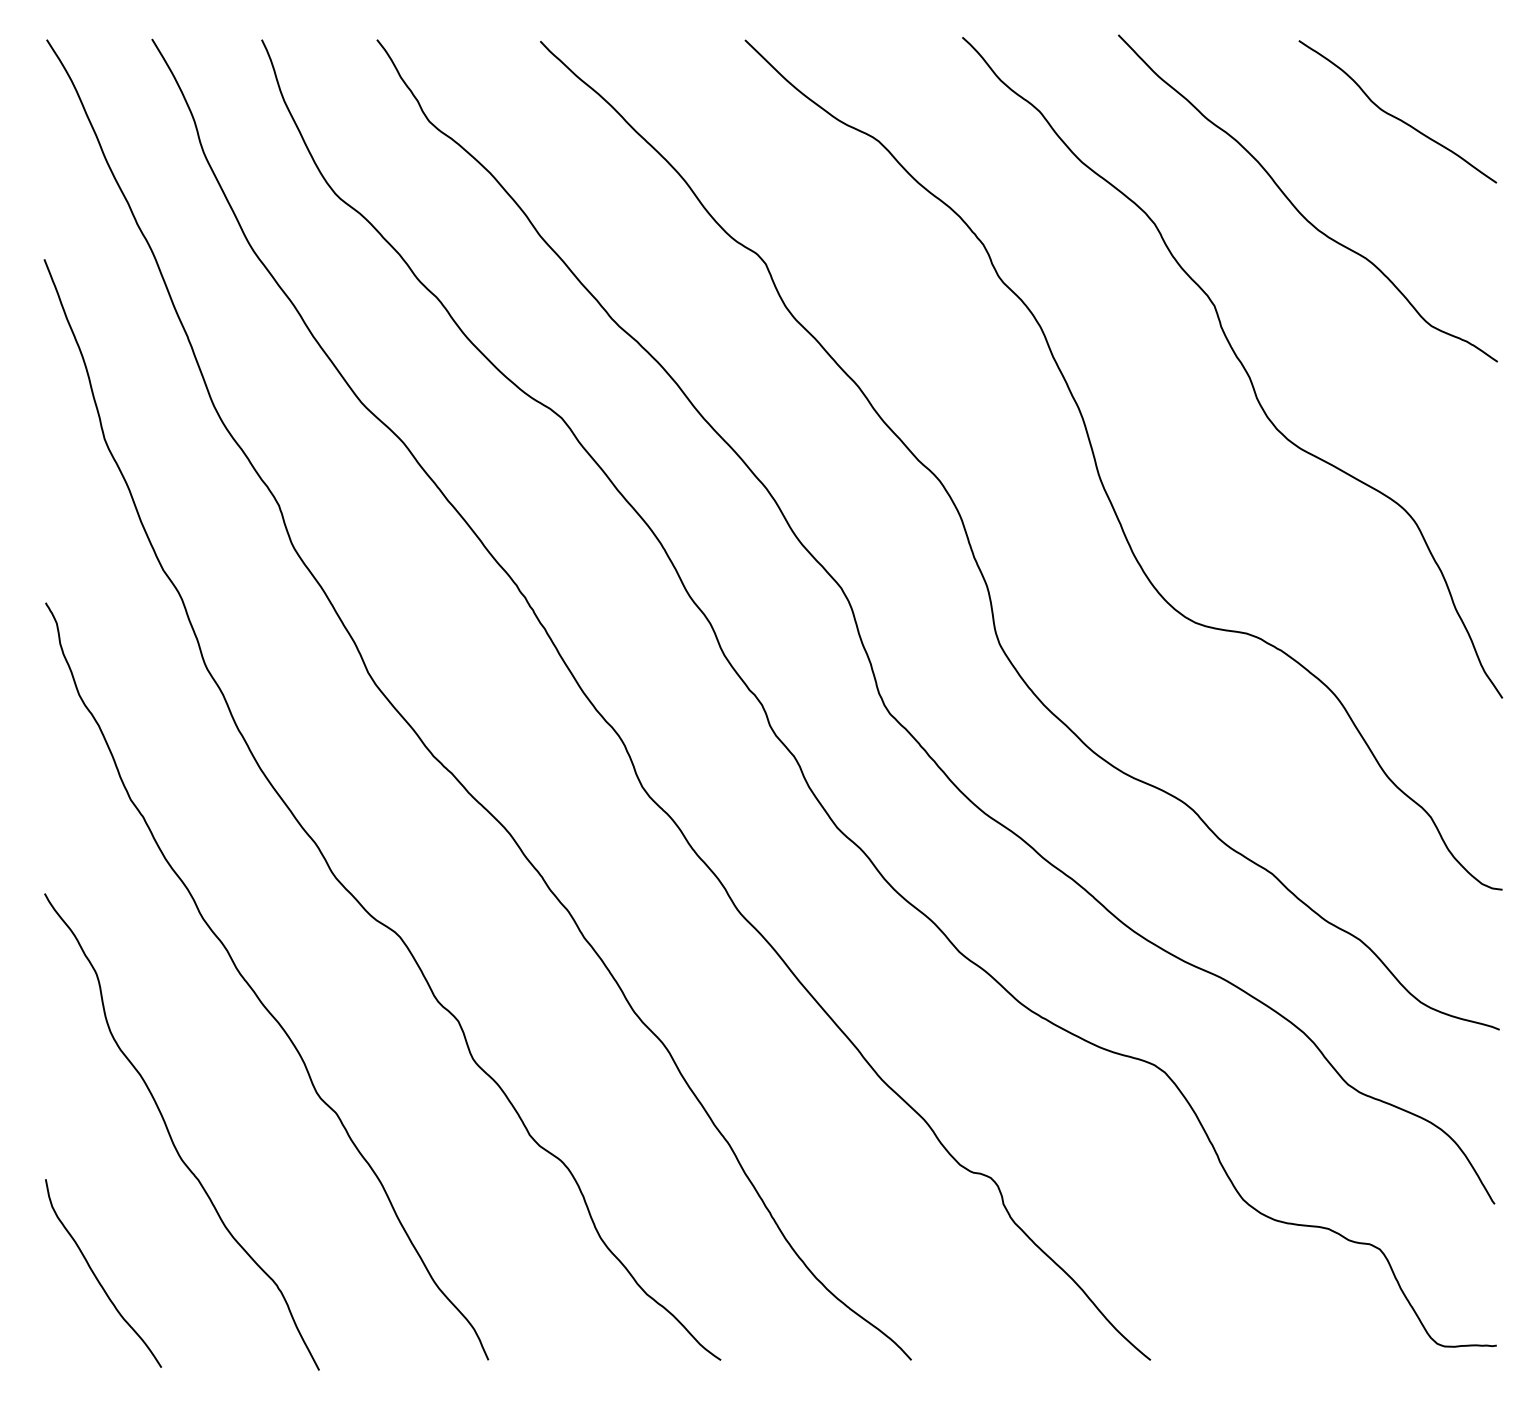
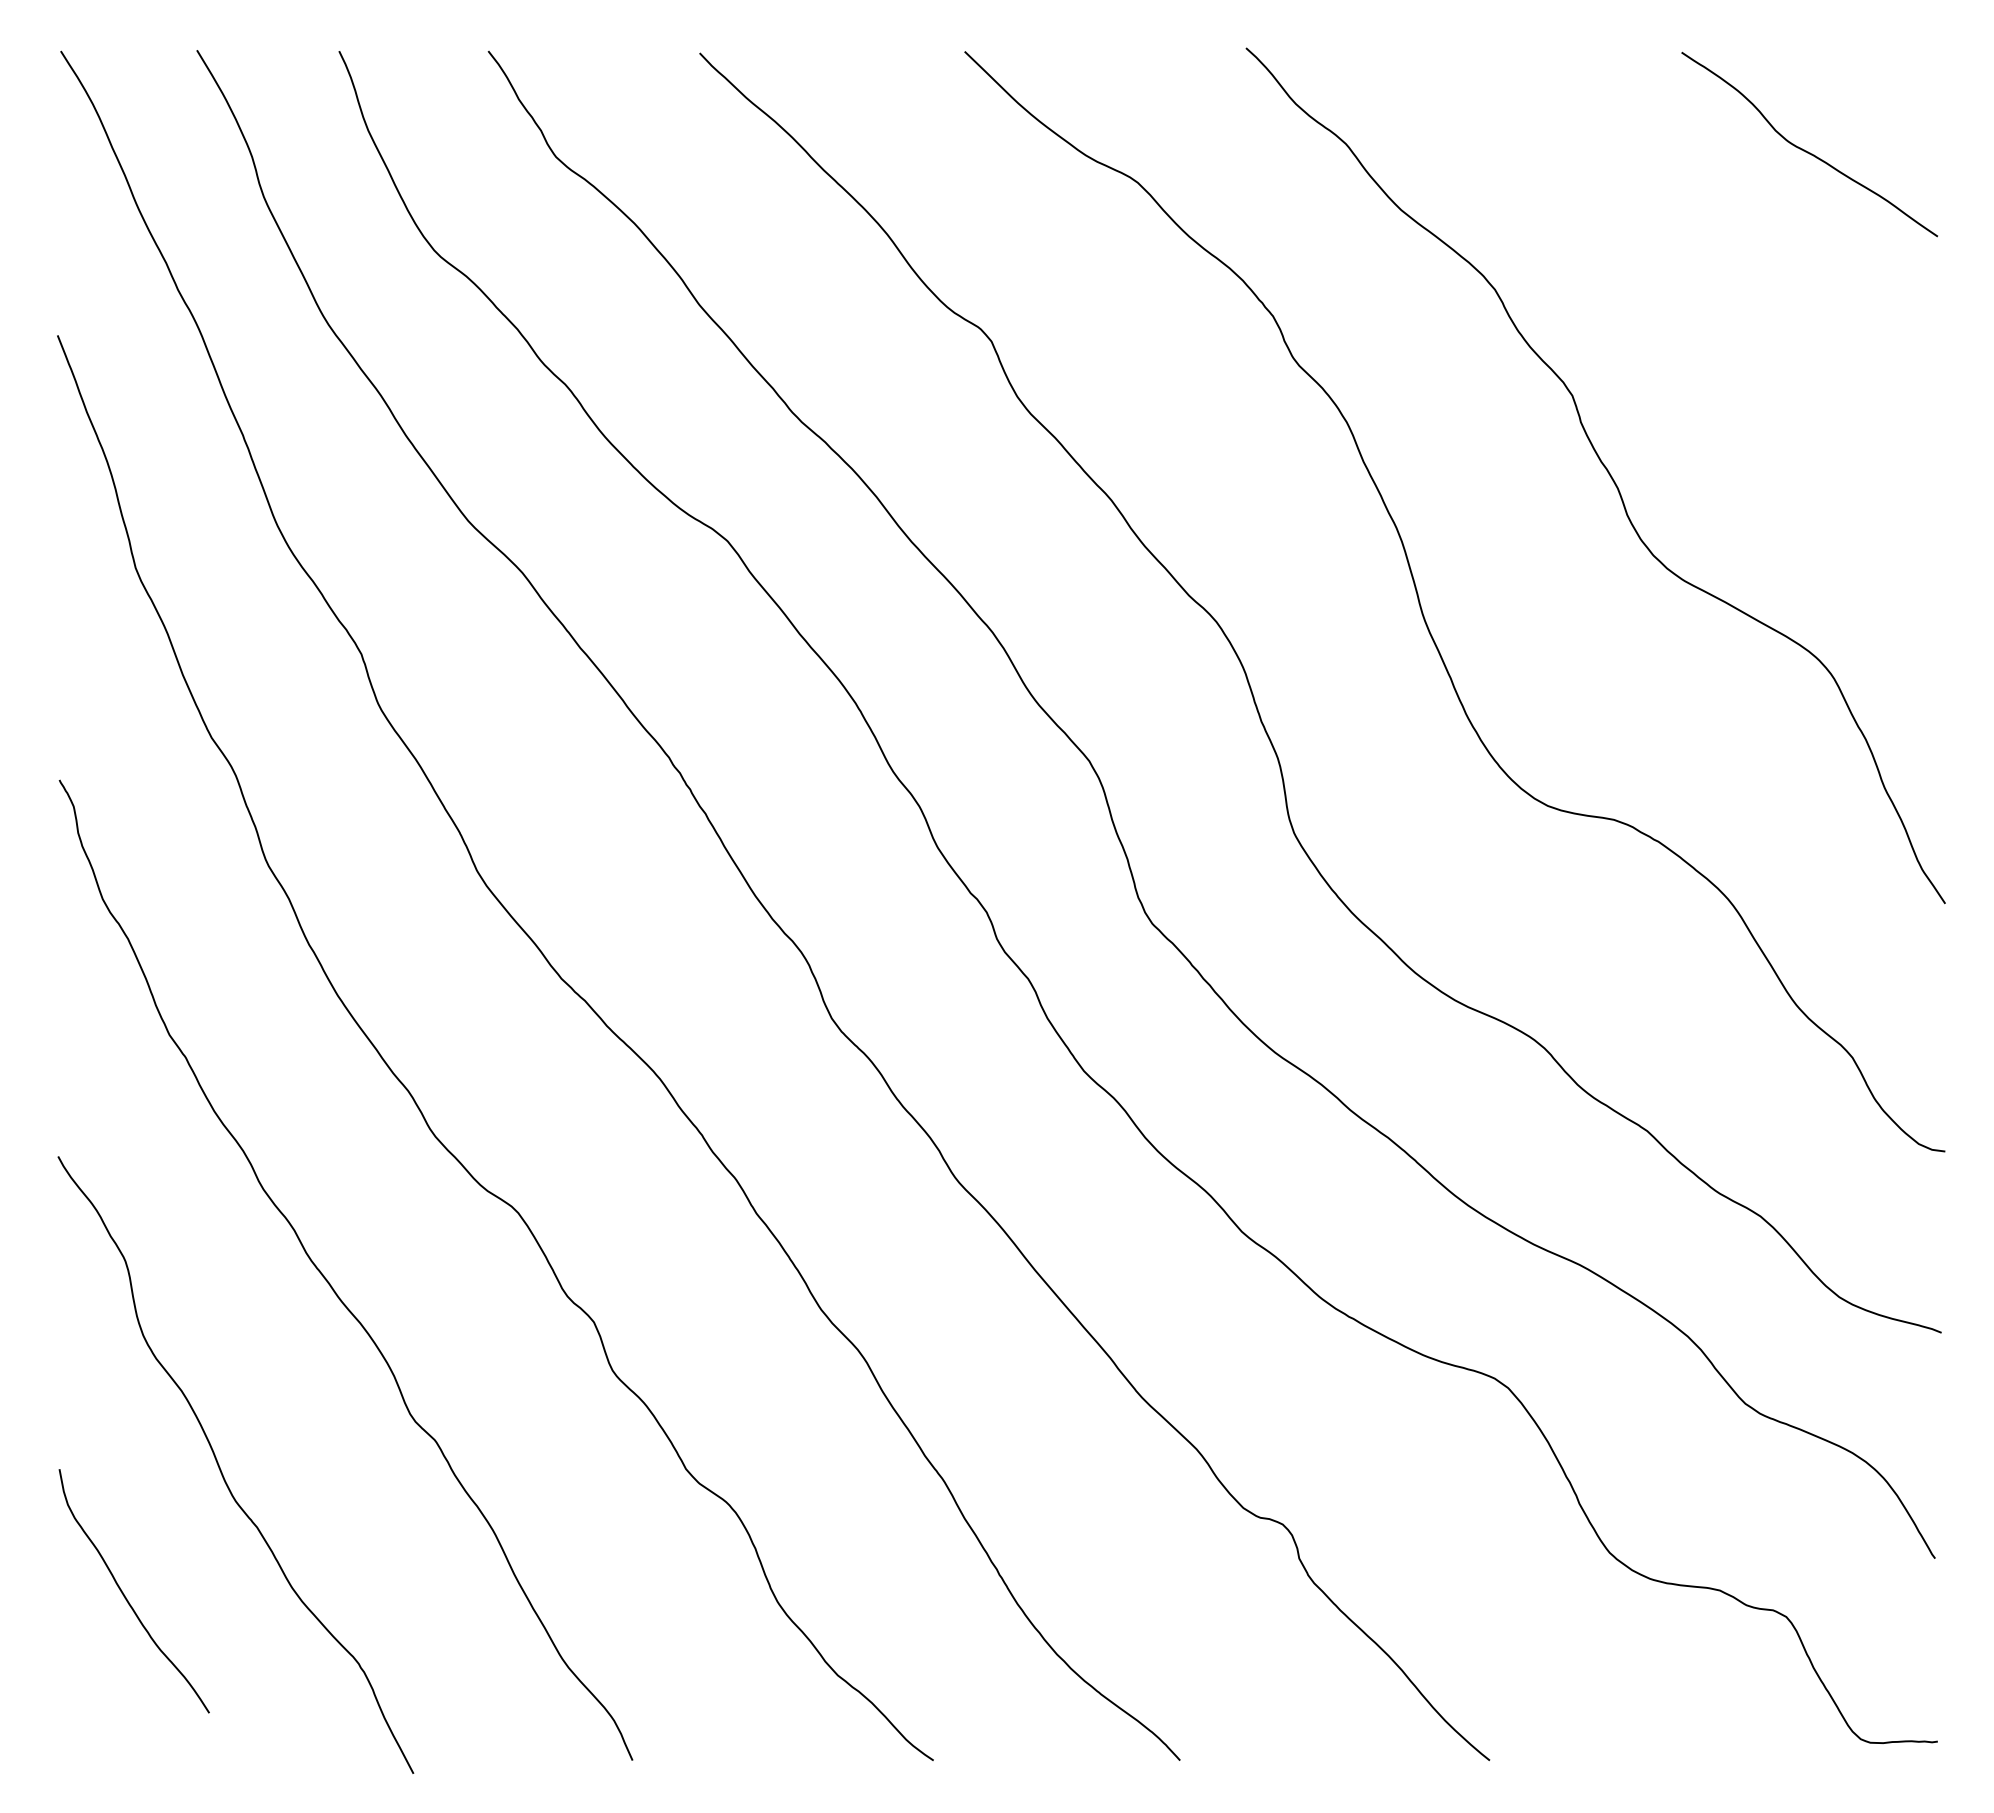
curve: (1297, 208) -> (1679, 269), removed
curve: (96, 1276) -> (125, 1595), moved

